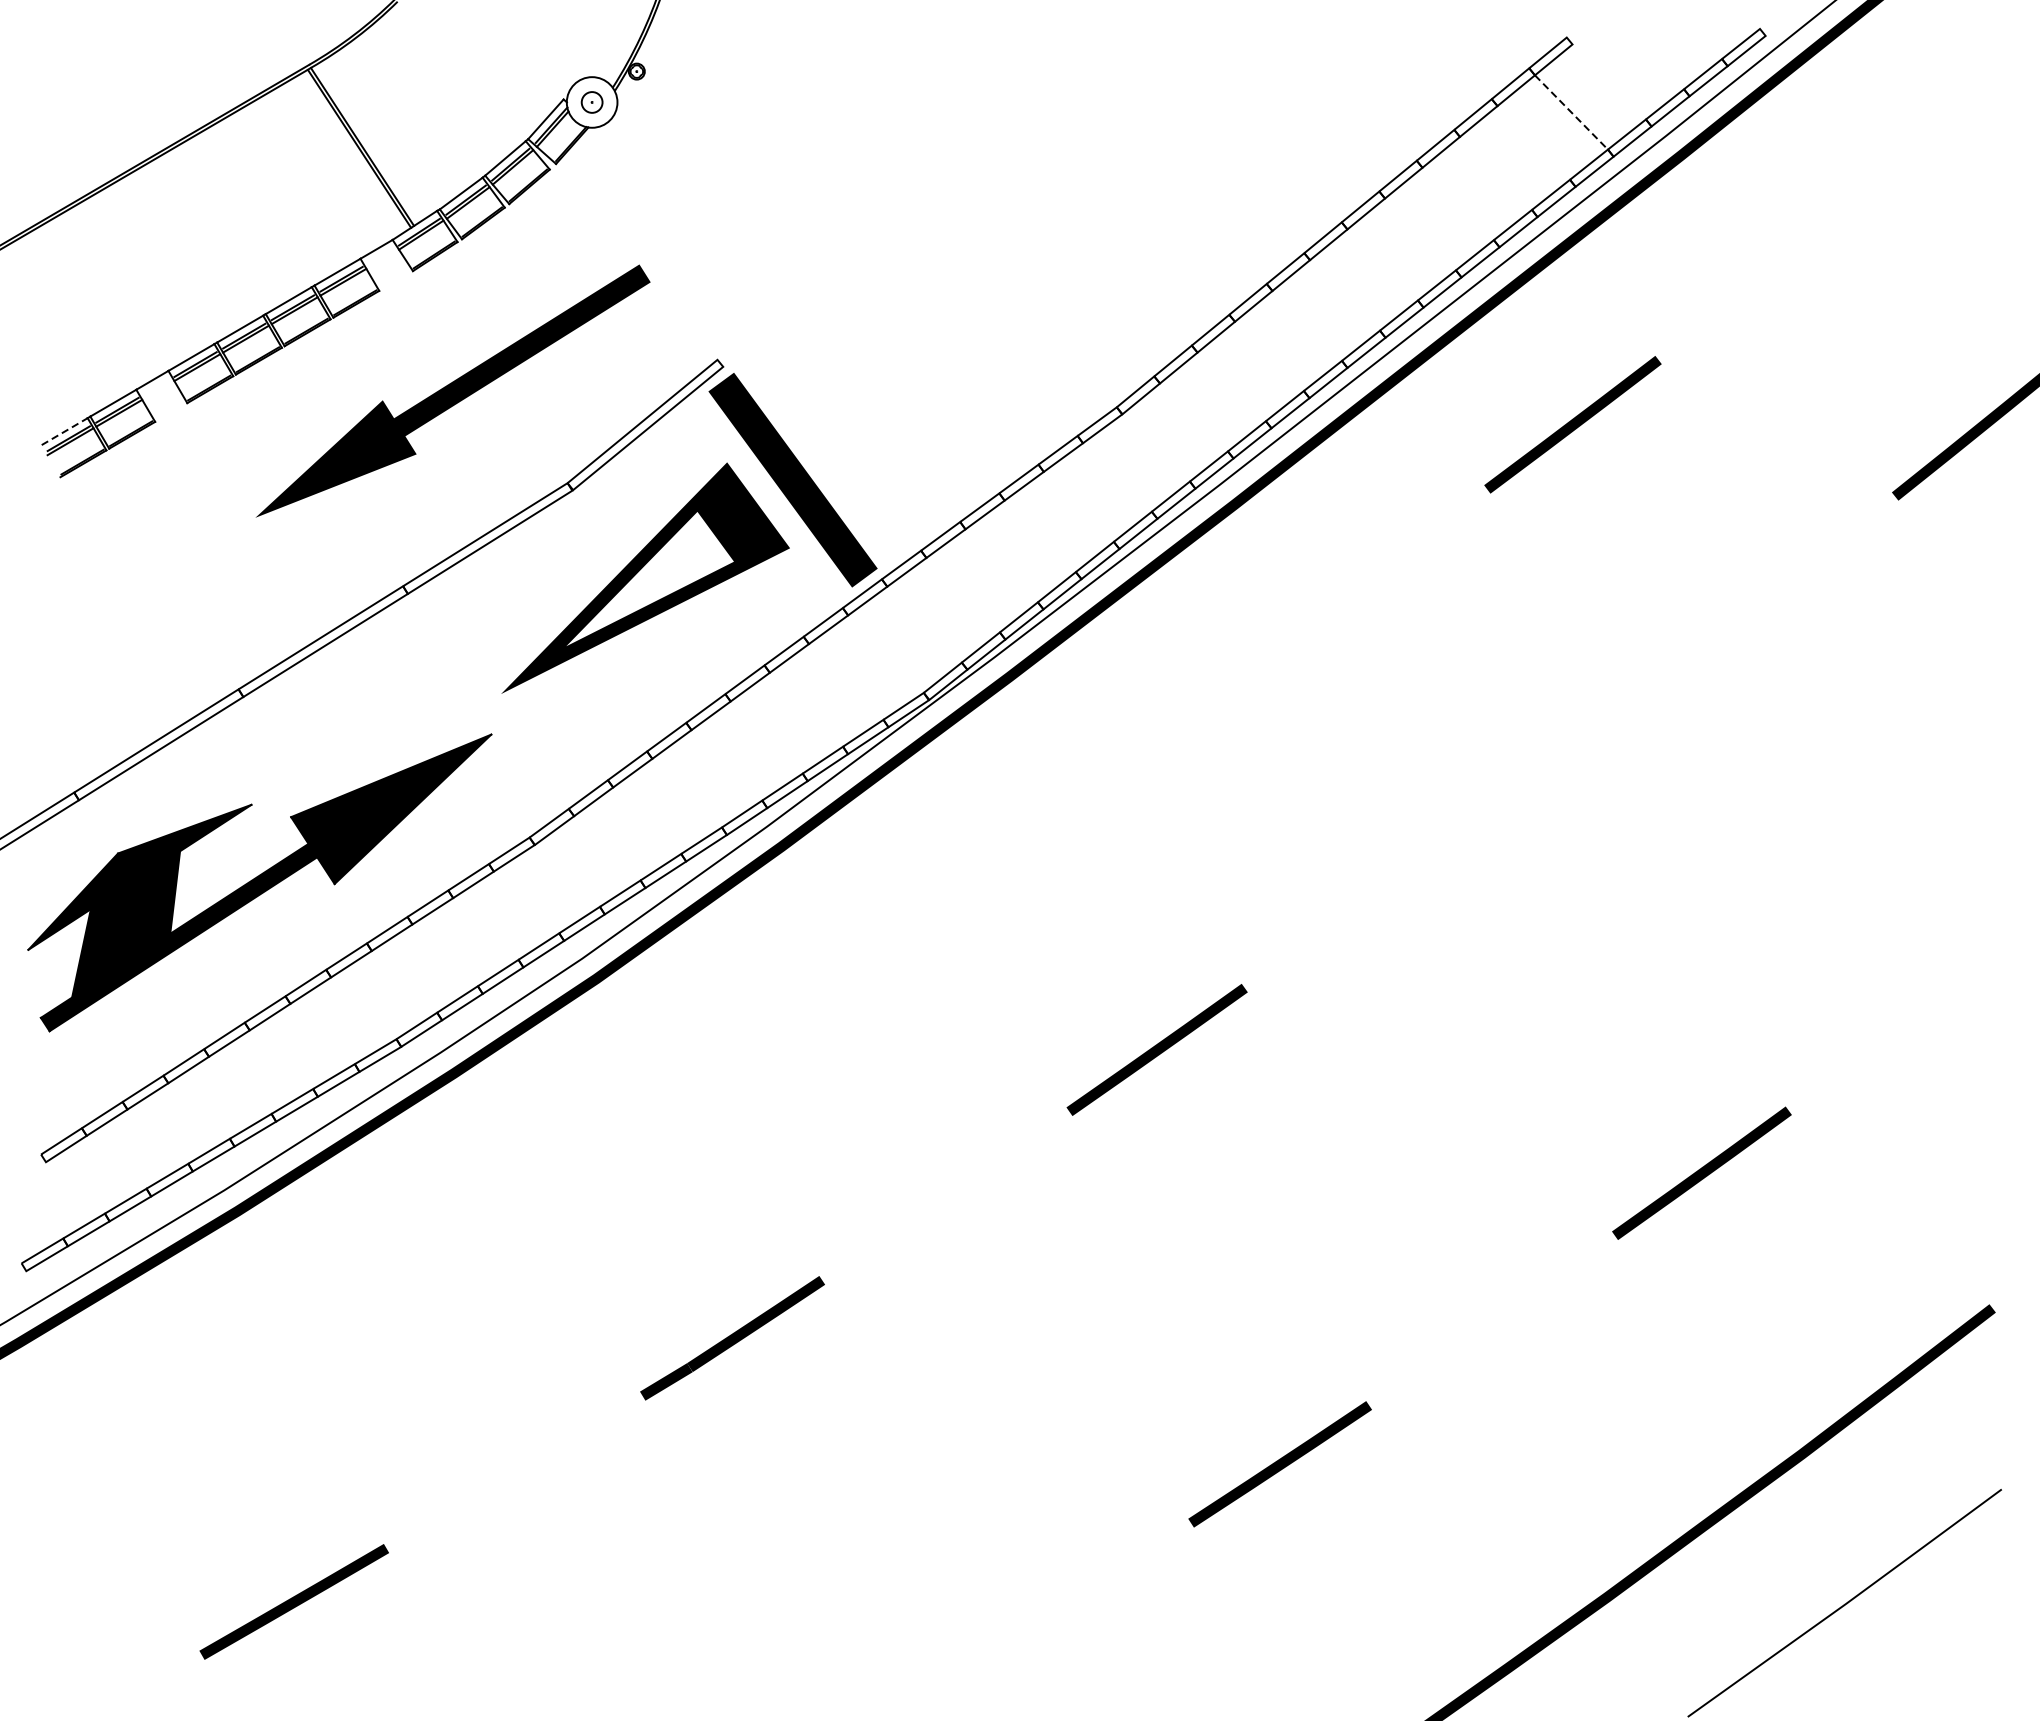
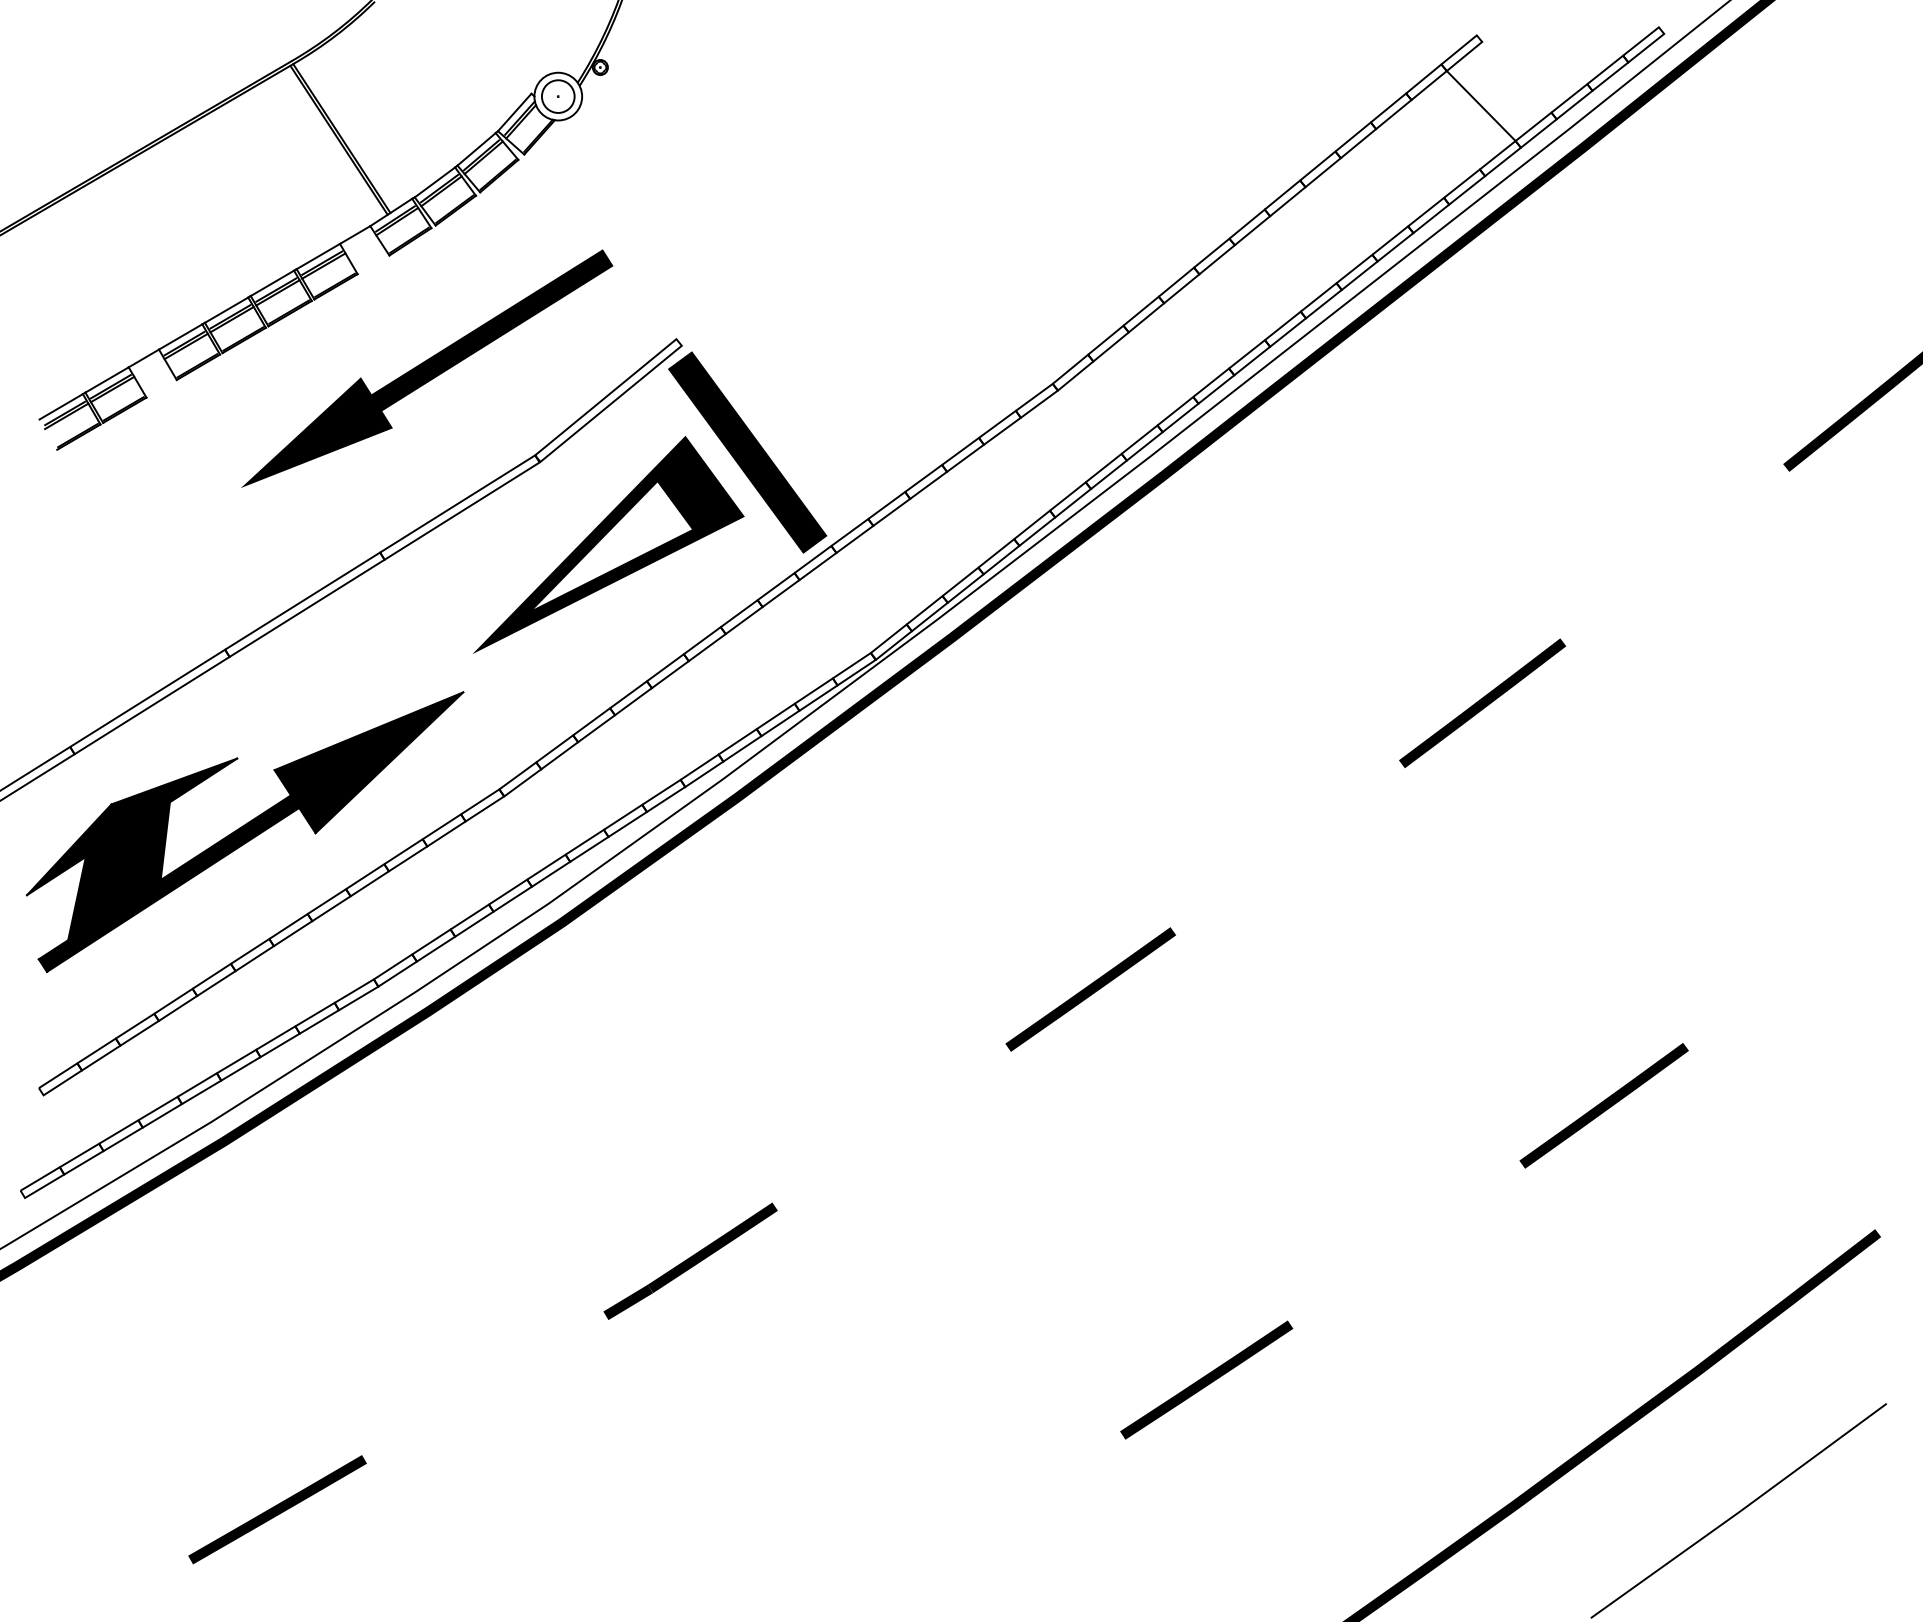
circle: (591, 102) -> (557, 96), size x1.67
line: (1571, 112) -> (1481, 106), dashed -> solid
curve: (1572, 423) -> (1482, 702), moved
line: (65, 431) -> (61, 406), dashed -> solid

